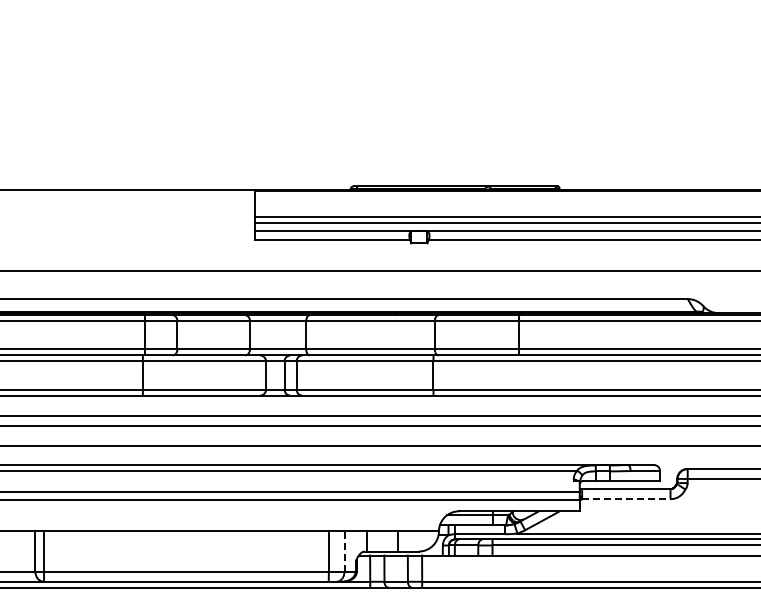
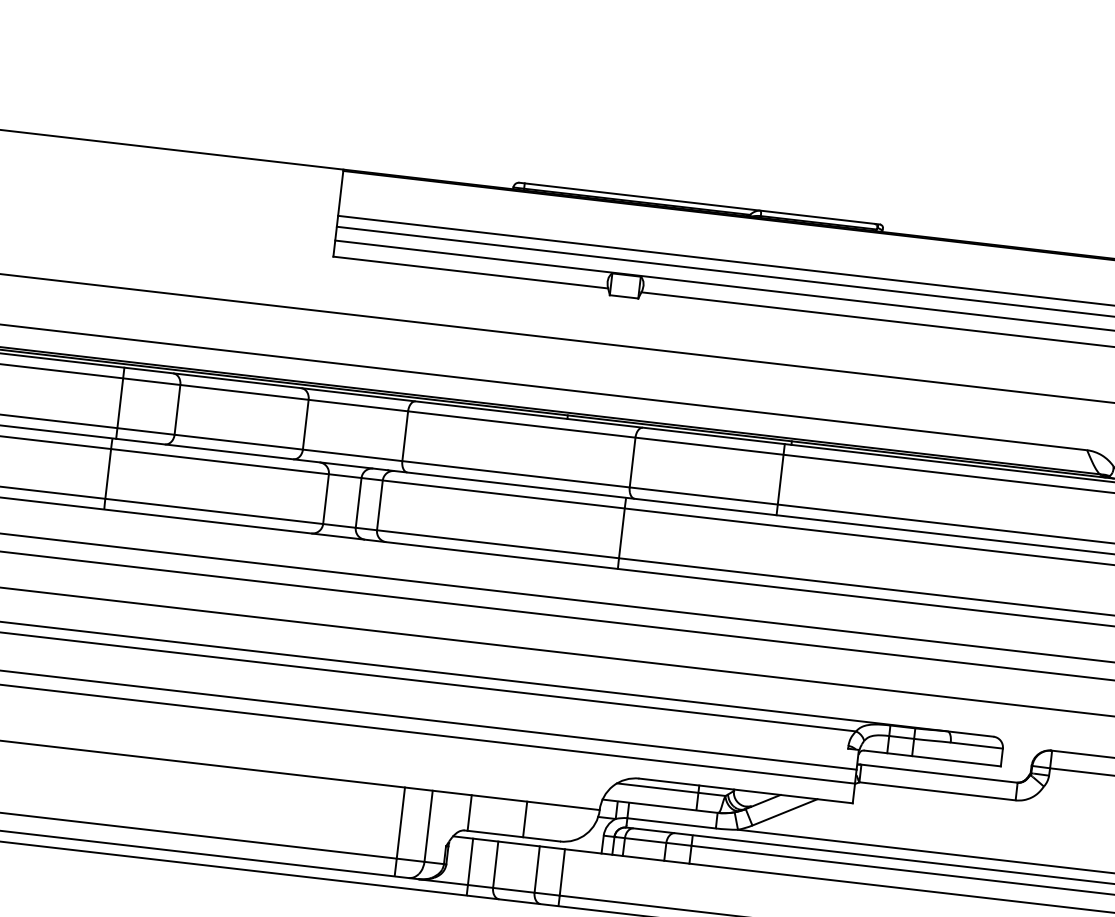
line: (626, 499) -> (937, 791), dashed -> solid
line: (344, 551) -> (428, 826), dashed -> solid

